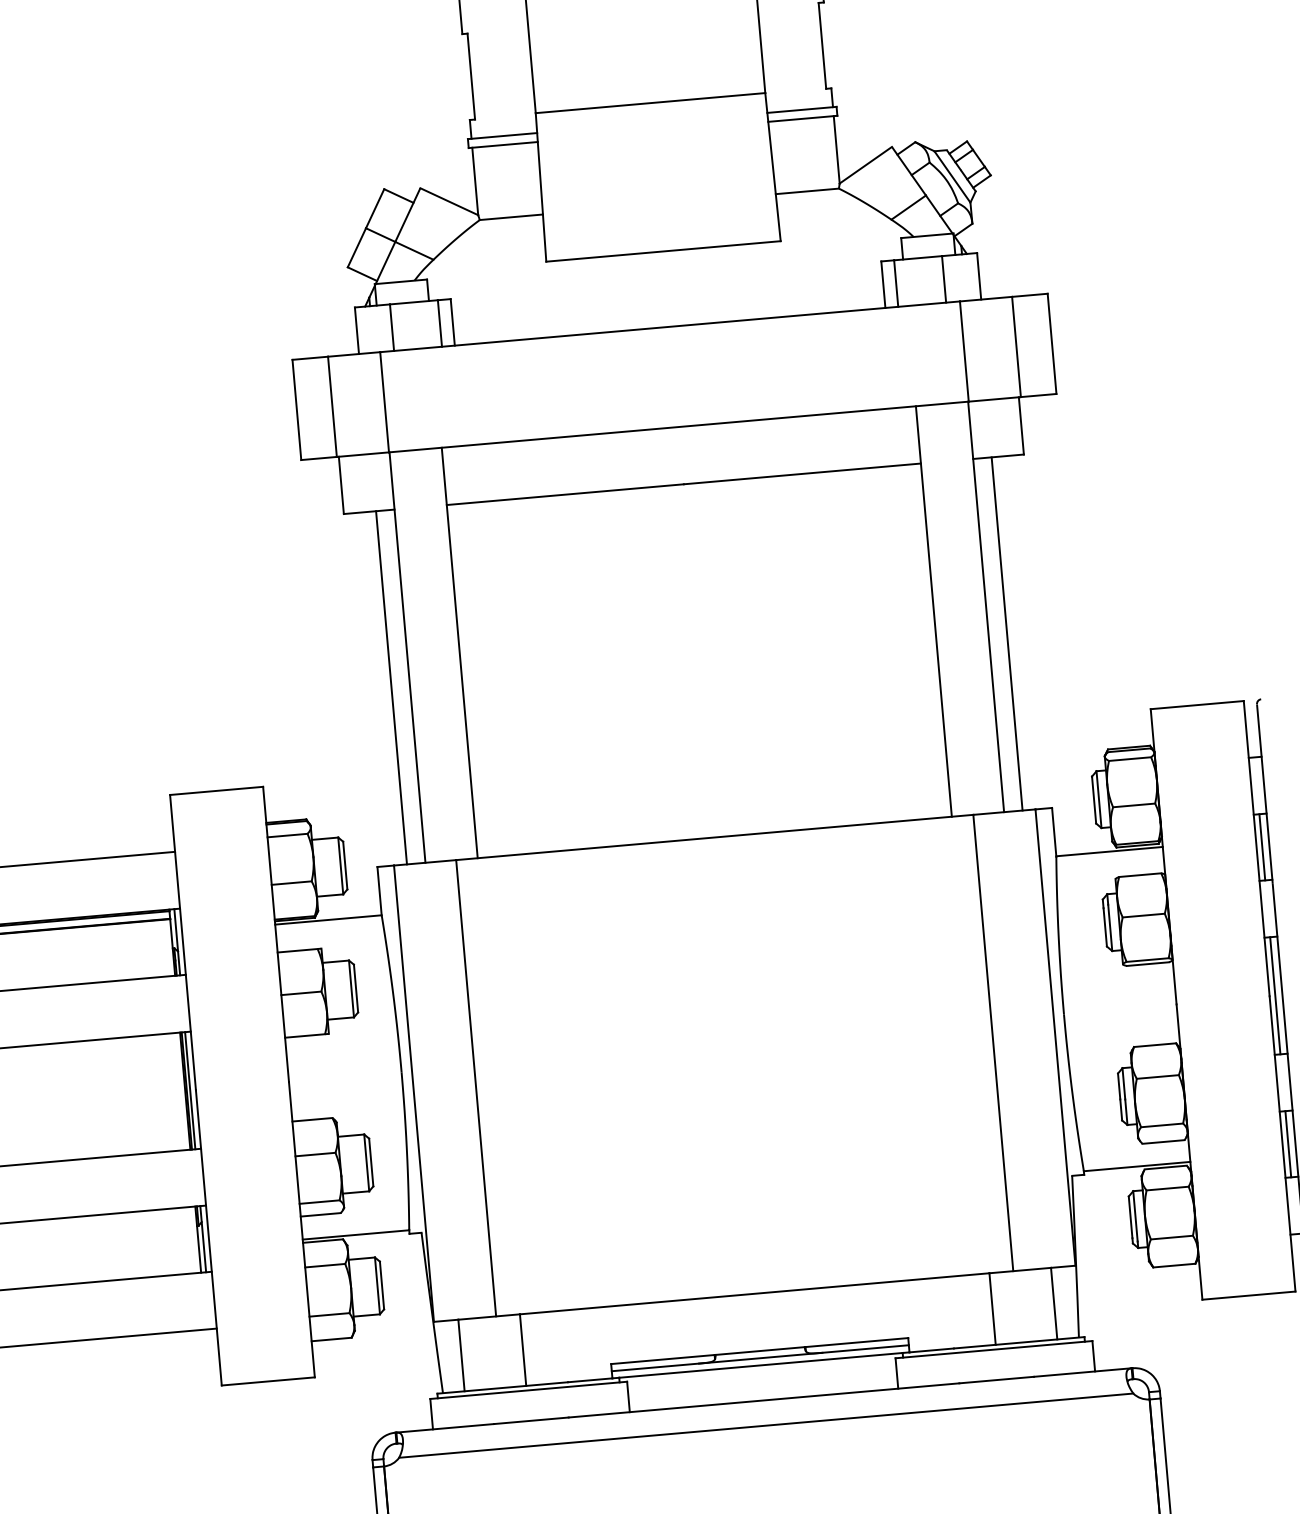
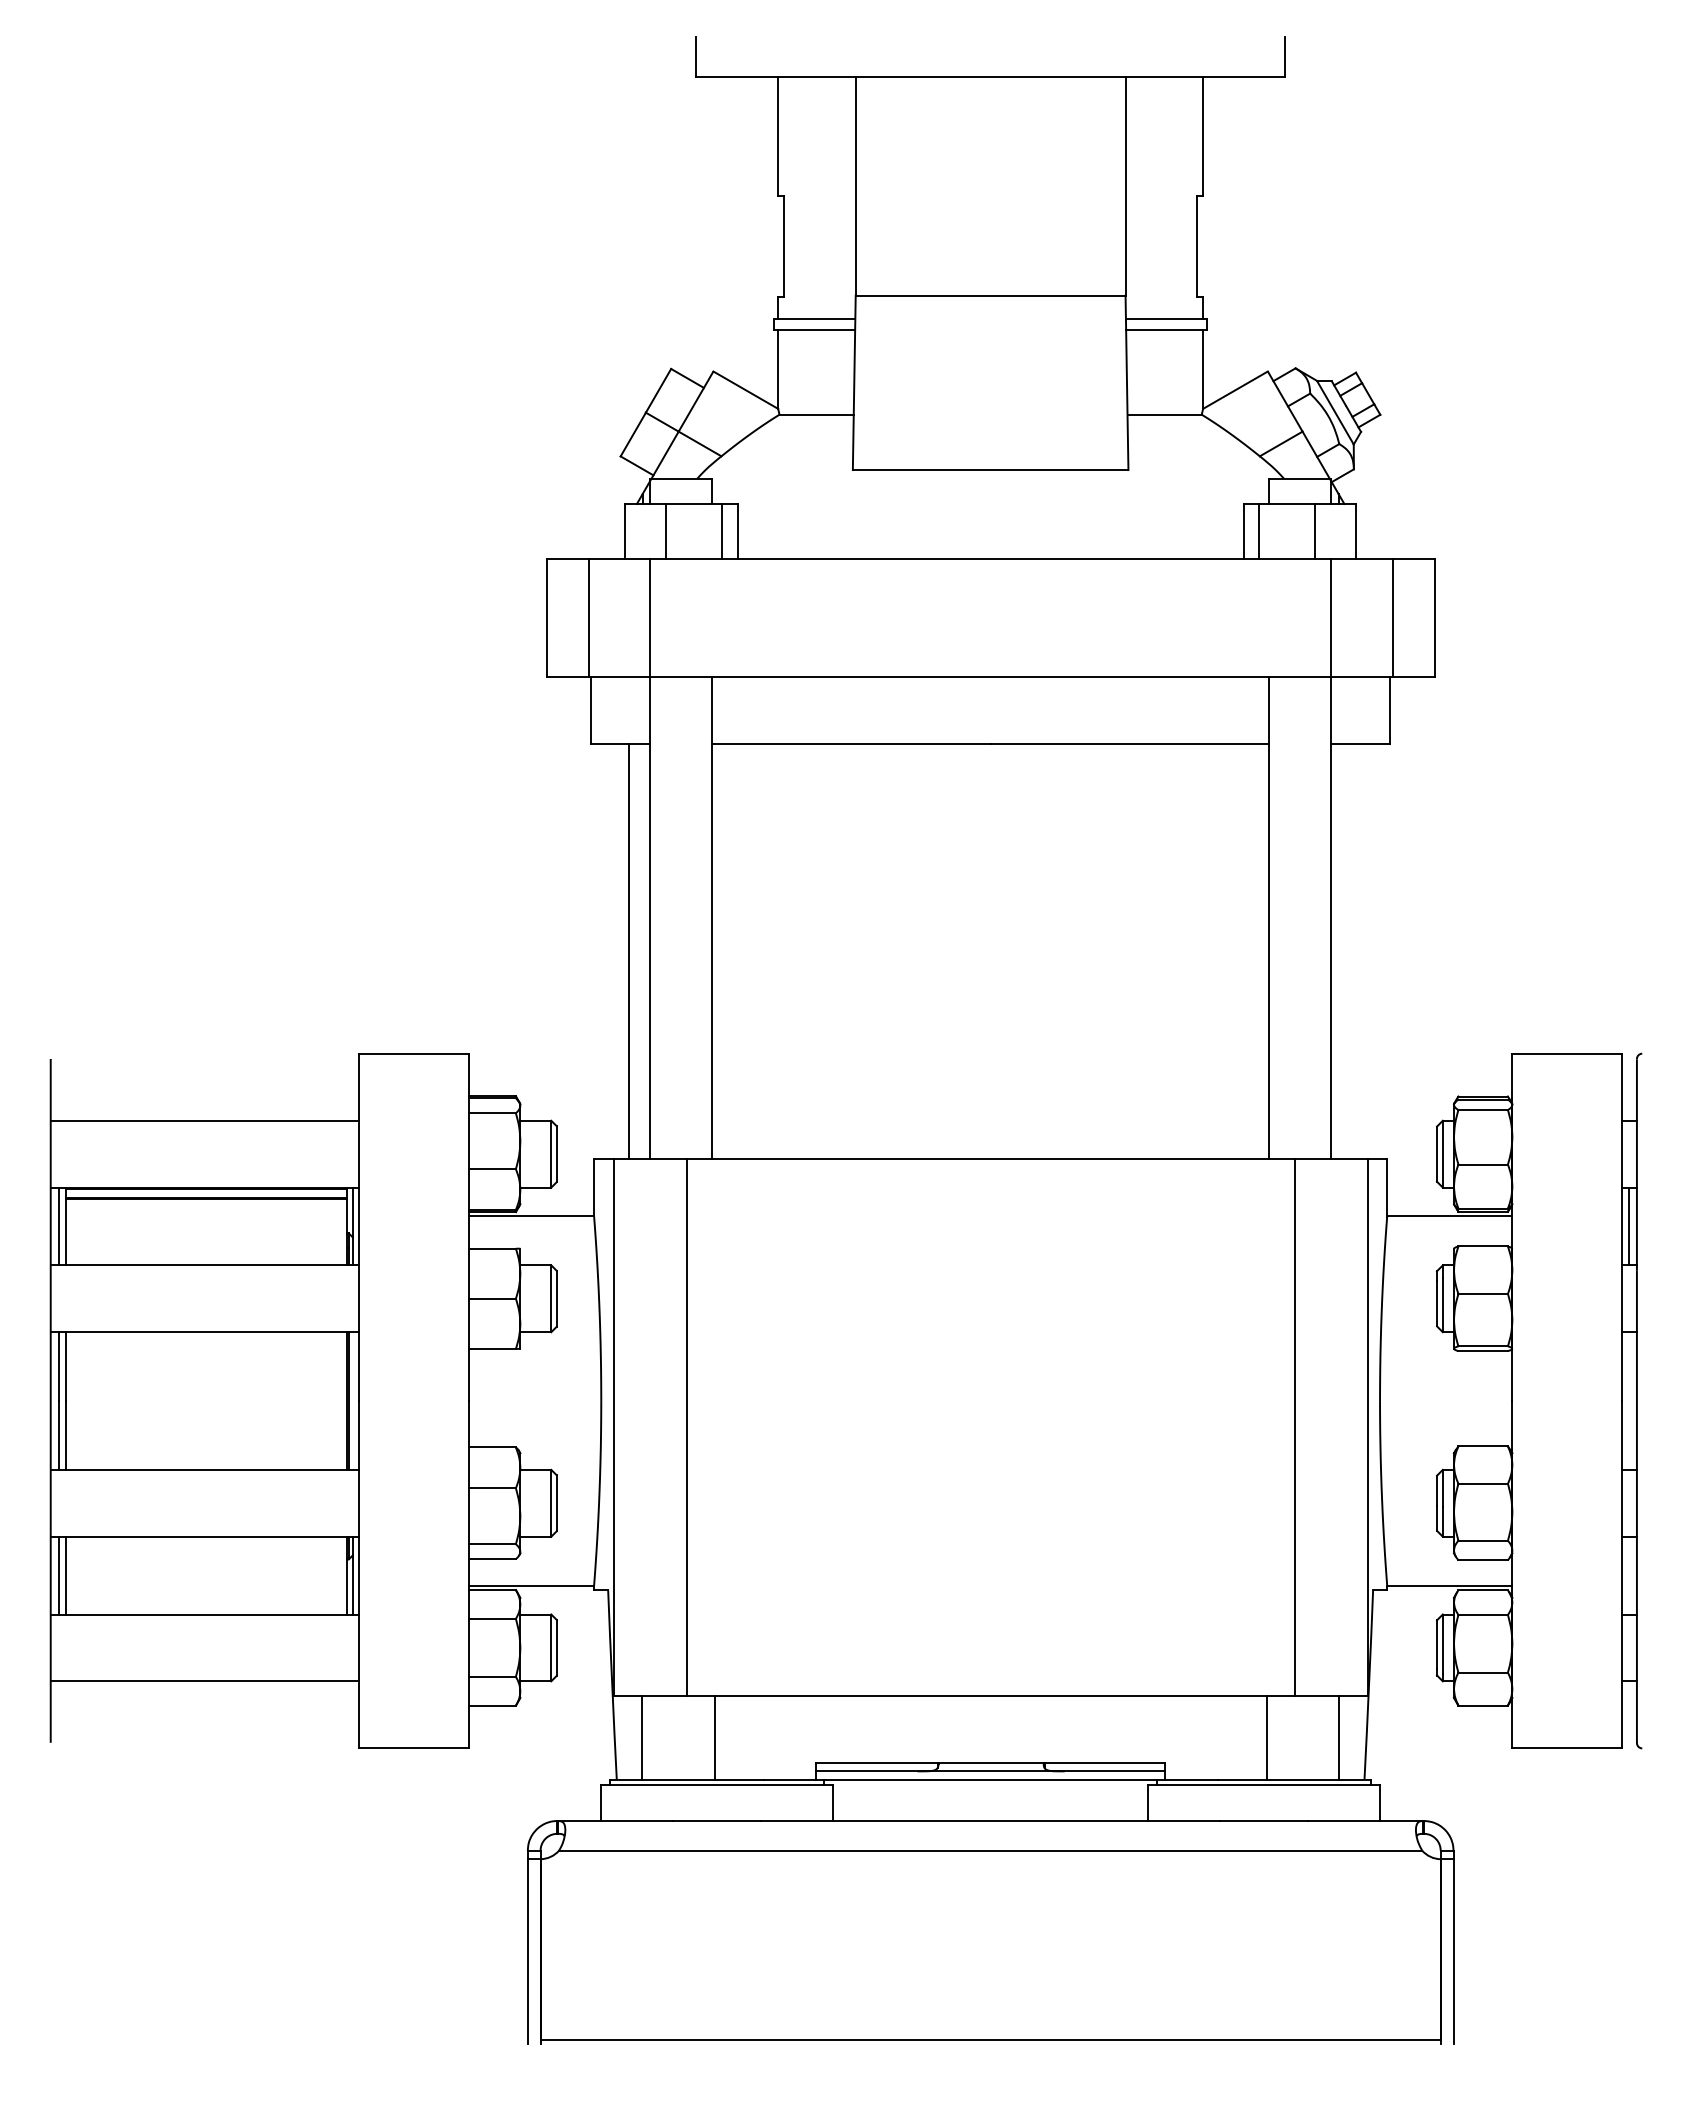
line: (1007, 633) -> (1352, 951), removed
line: (1275, 995) -> (1628, 1400), removed
line: (189, 1090) -> (352, 1400), removed
line: (1288, 1144) -> (1628, 1575), removed

